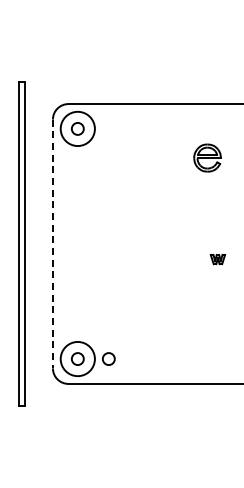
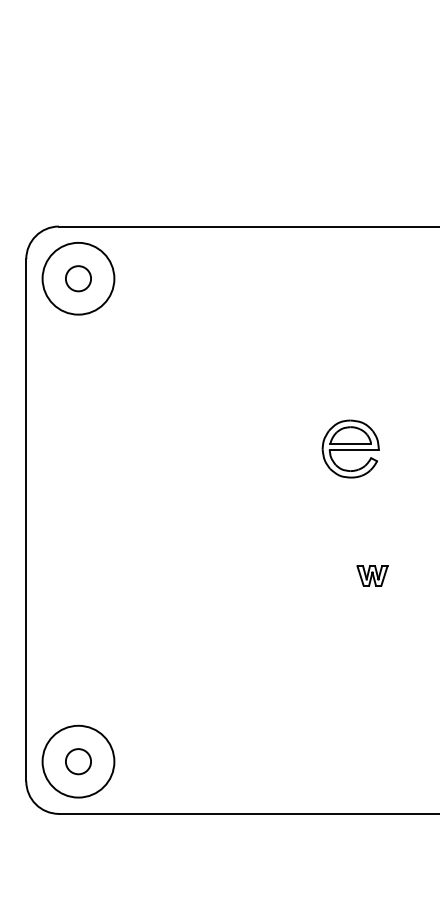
part: (207, 157) -> (350, 447), moved
line: (52, 244) -> (25, 521), dashed -> solid
part: (217, 259) -> (371, 575), moved
circle: (108, 358) -> (142, 760), removed

